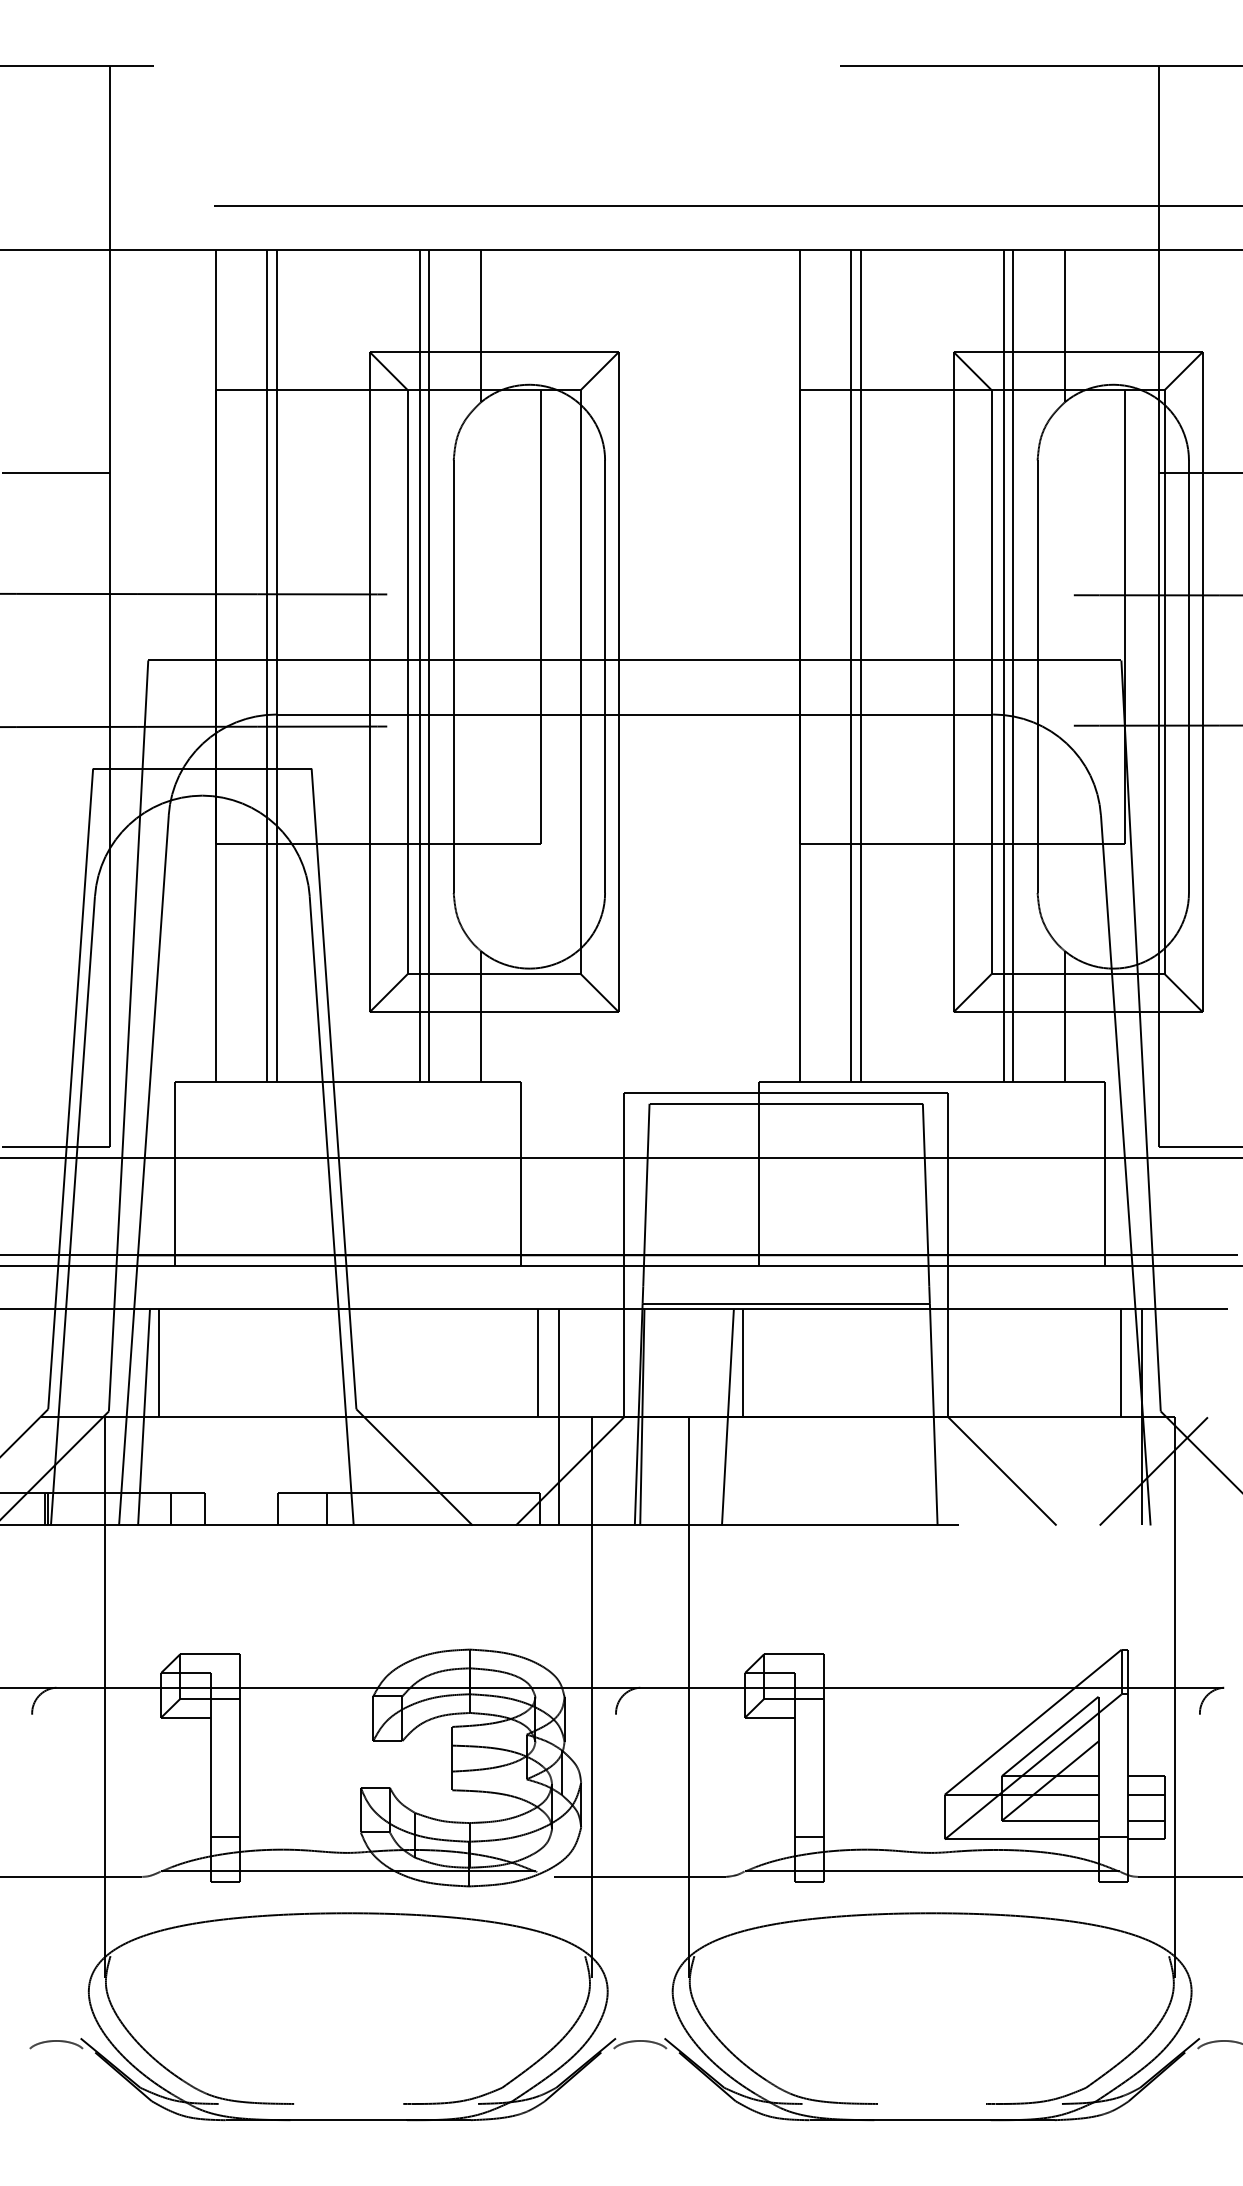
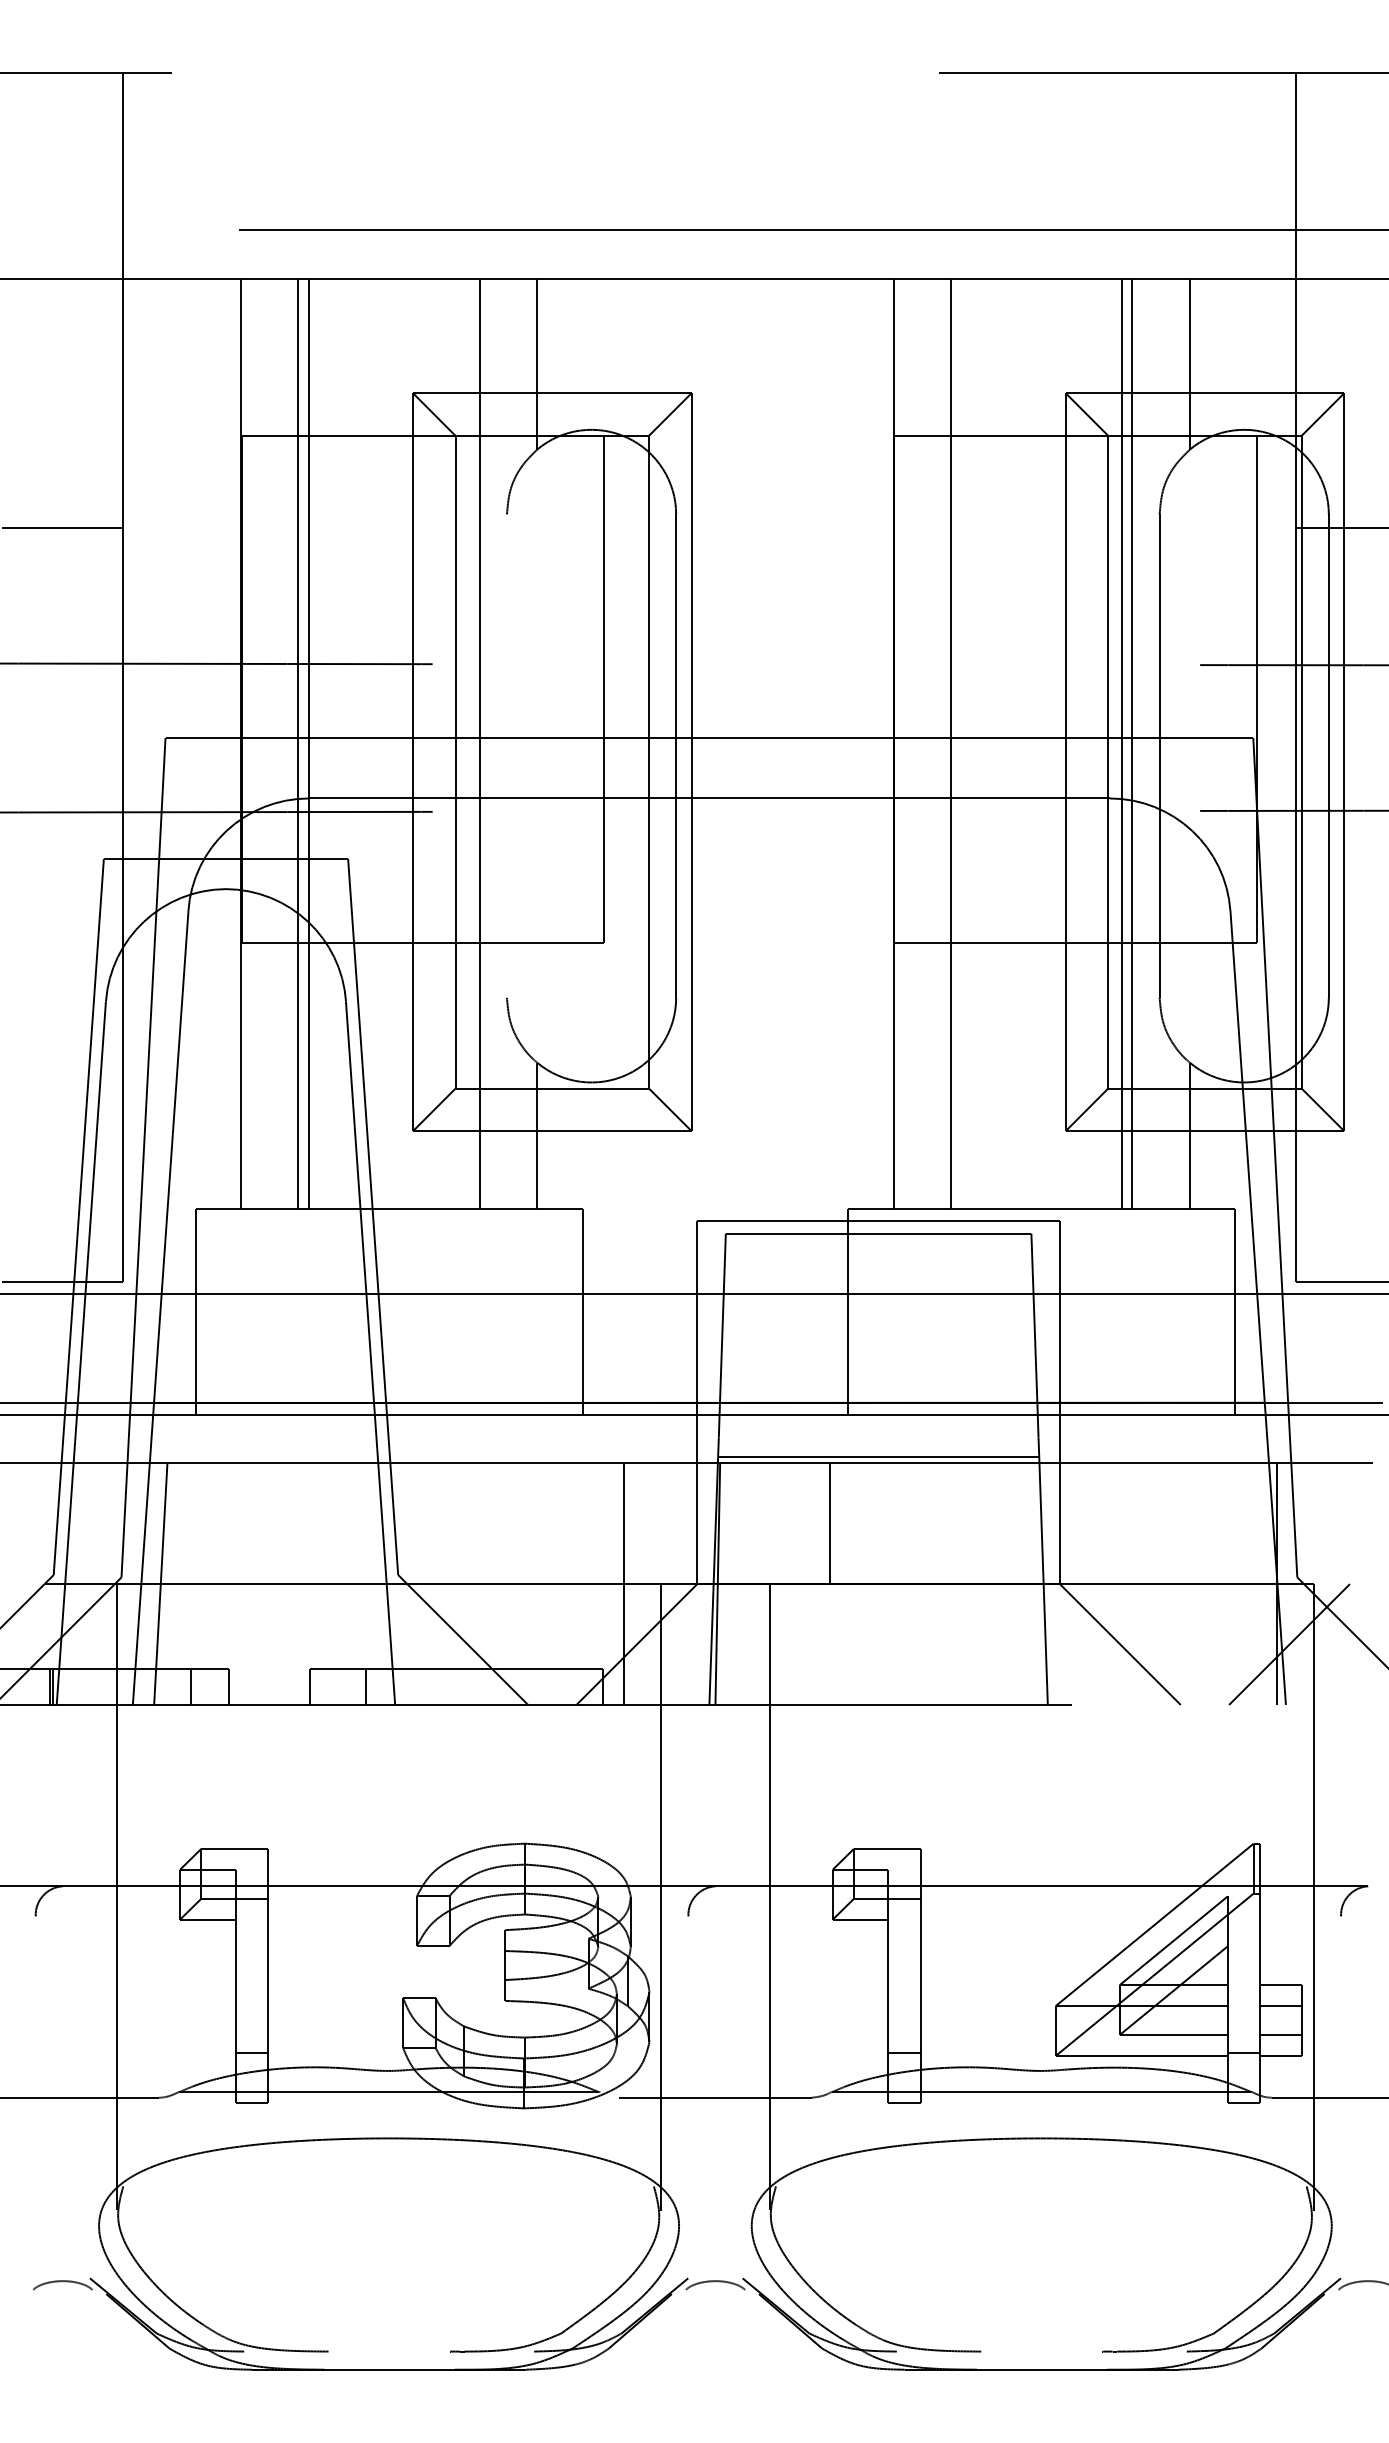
line: (420, 665) -> (469, 743), removed
line: (860, 665) -> (961, 743), removed
line: (453, 676) -> (506, 755), removed
line: (158, 1363) -> (177, 1523), removed
line: (537, 1363) -> (600, 1523), removed
line: (1121, 1363) -> (1253, 1523), removed
line: (727, 1416) -> (813, 1583), removed

